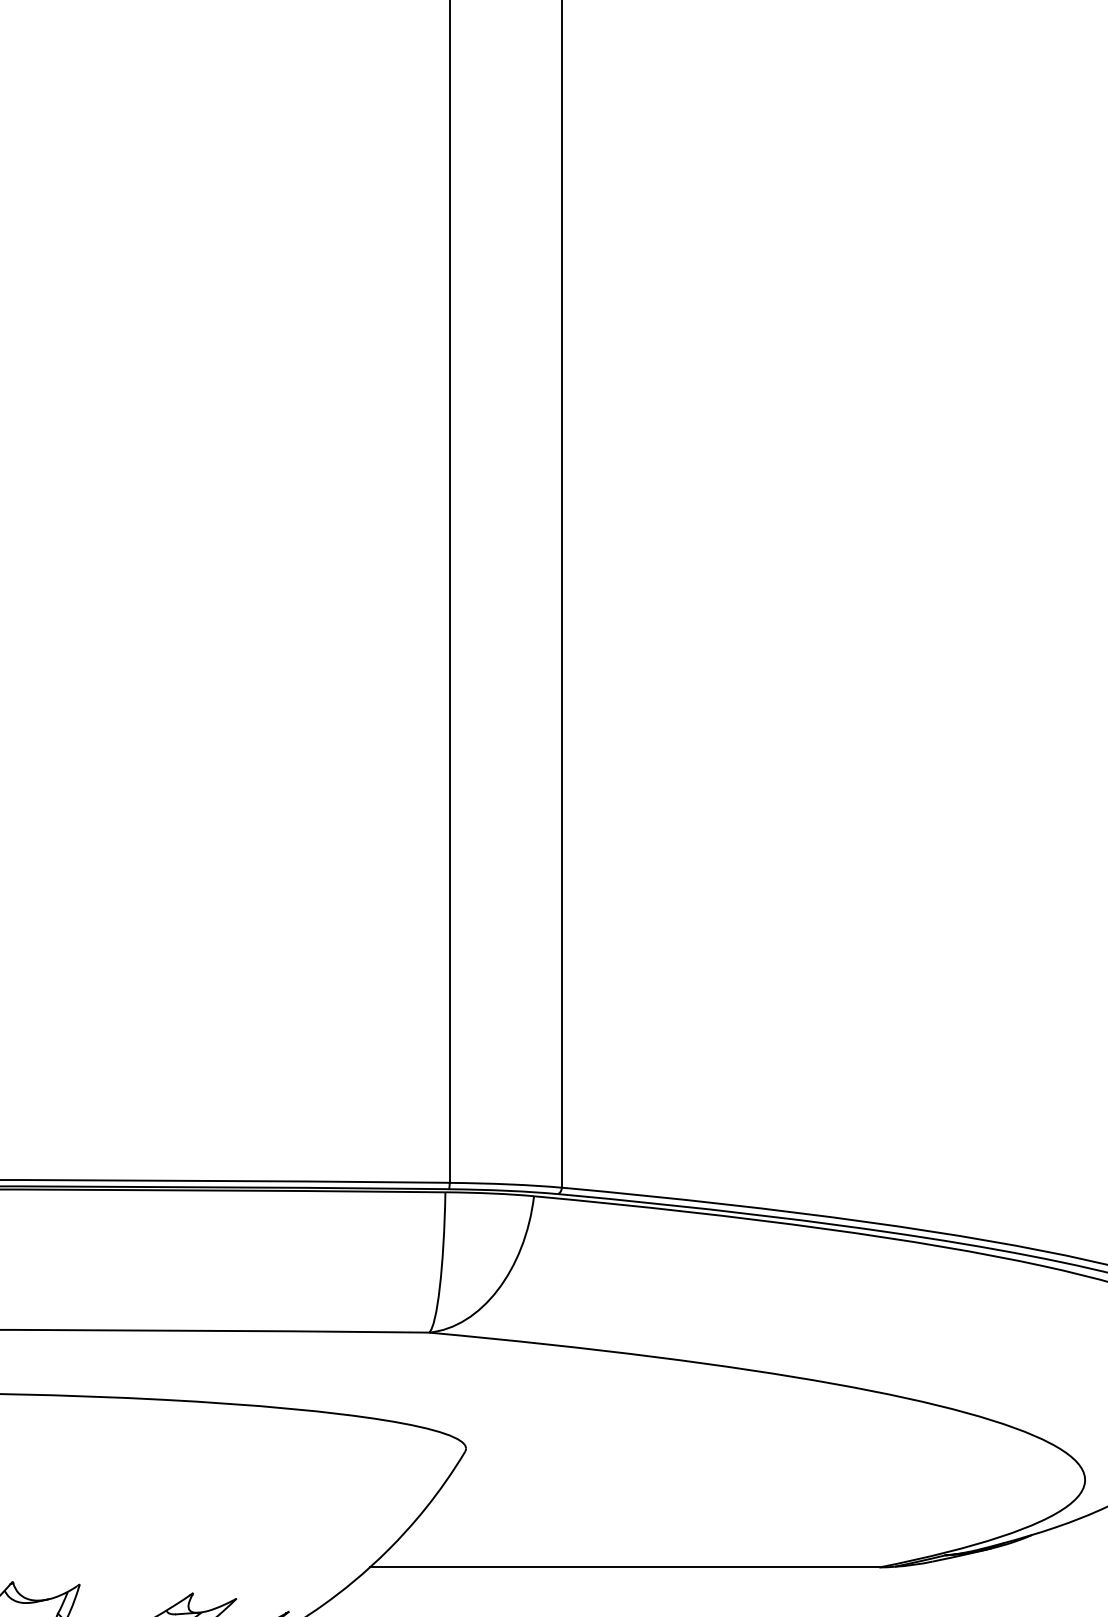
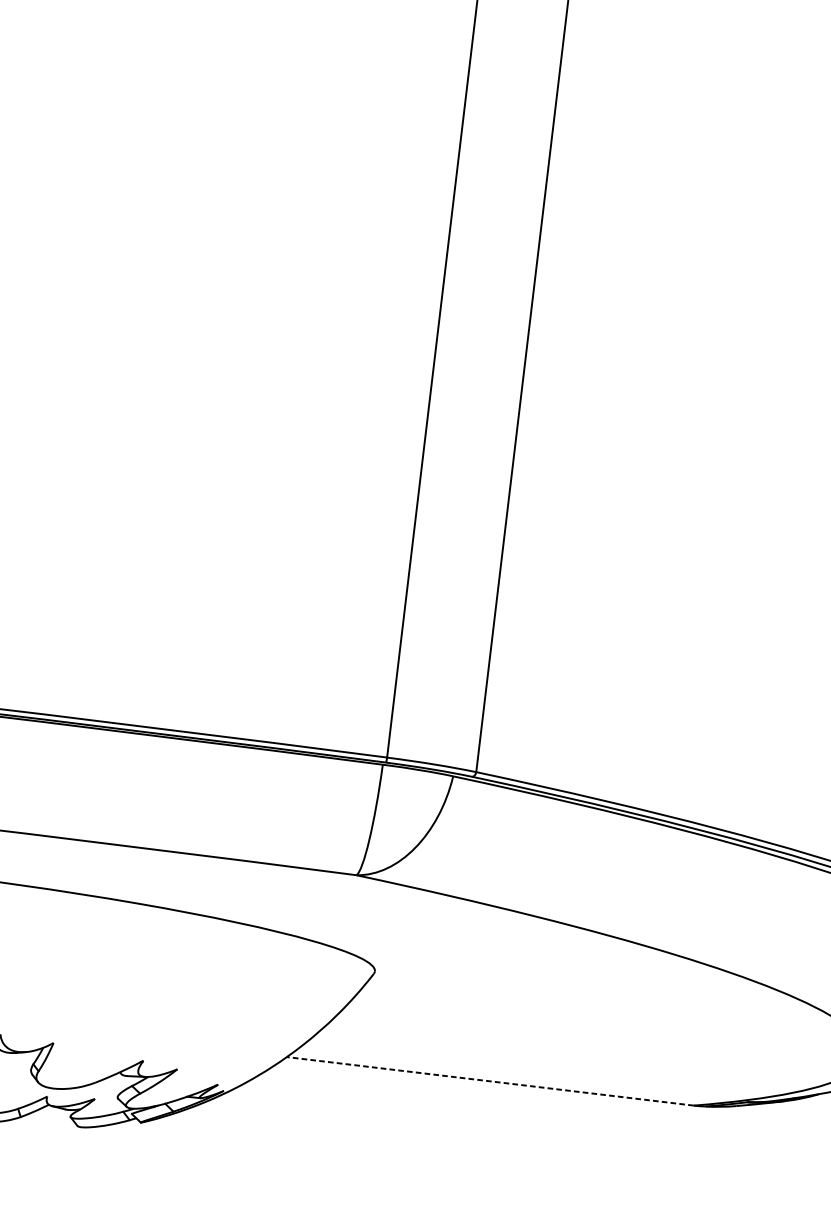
line: (624, 1567) -> (490, 1081), solid -> dashed

